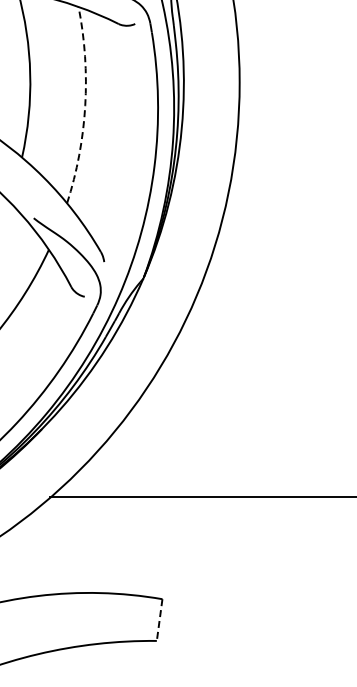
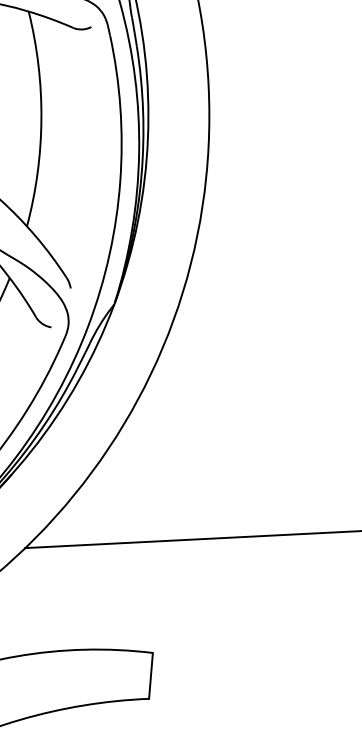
arc: (85, 105) -> (41, 118), dashed -> solid
line: (159, 620) -> (150, 676), dashed -> solid

